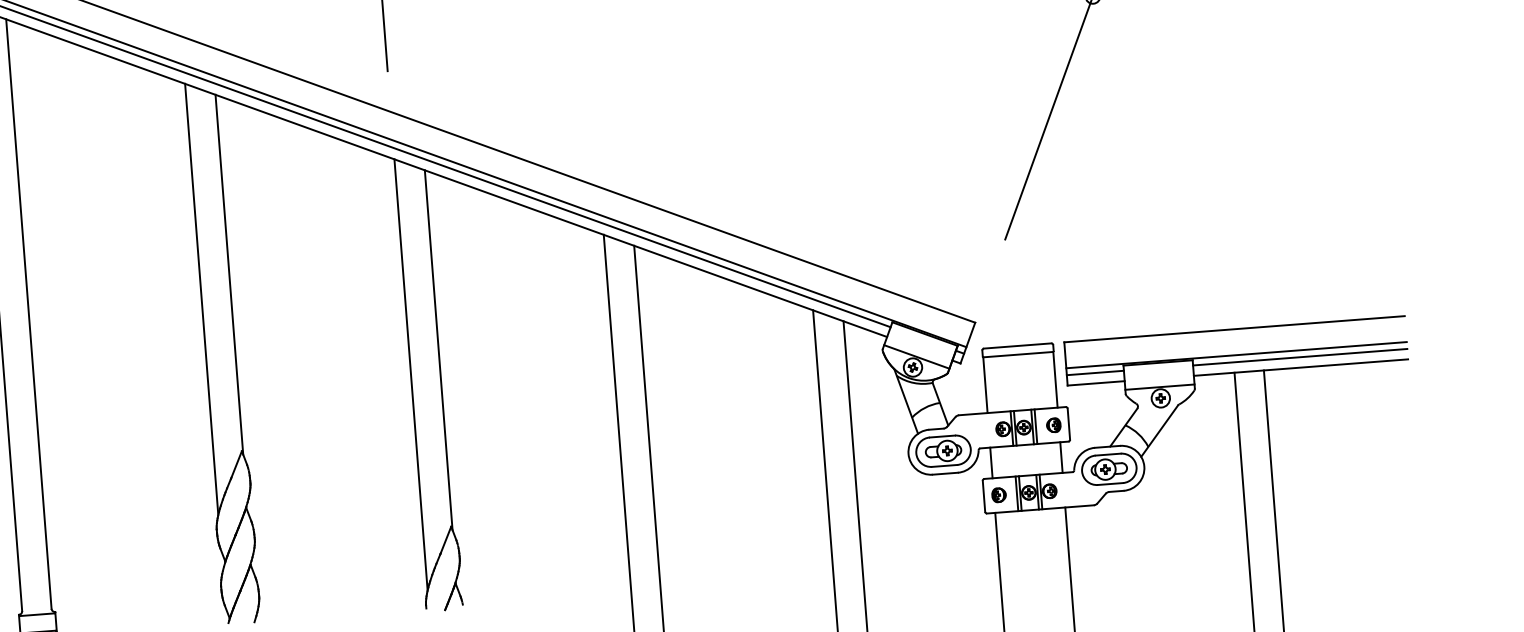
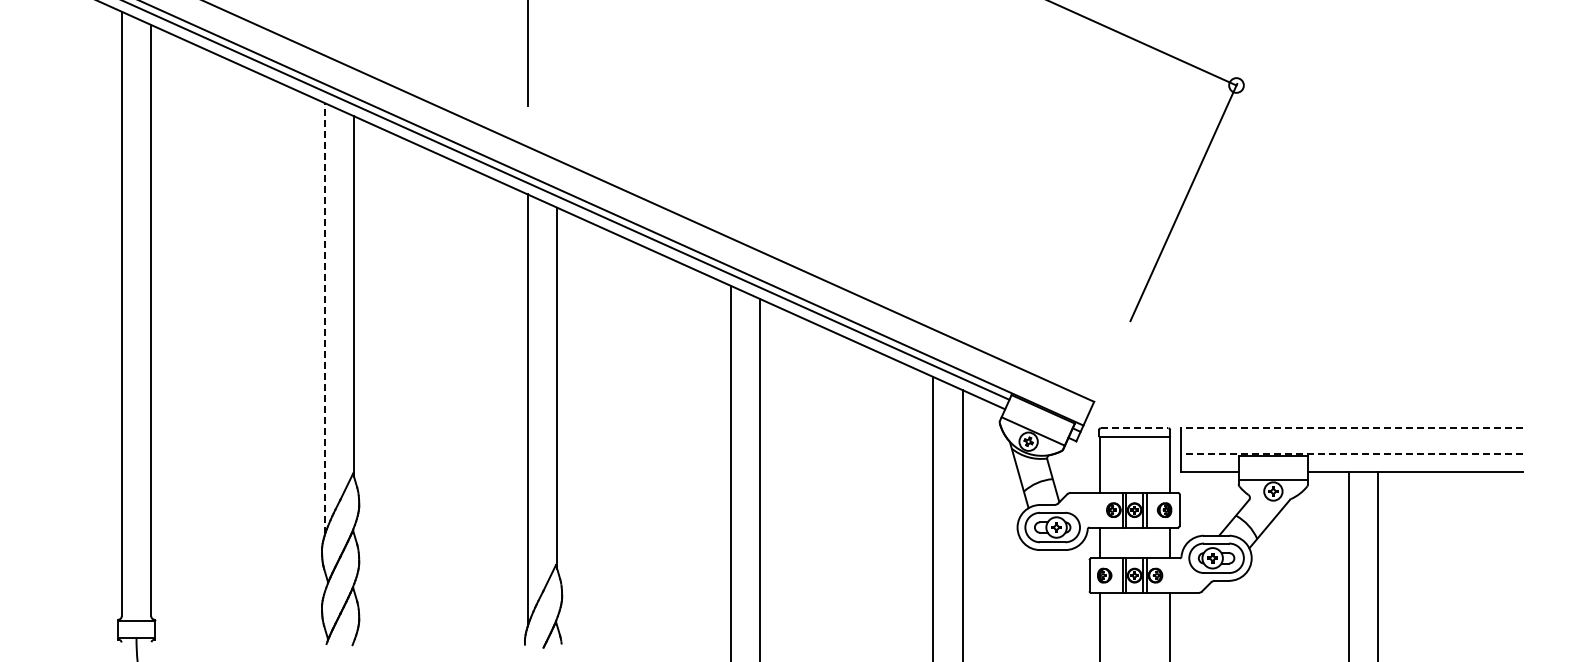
line: (201, 298) -> (324, 318), solid -> dashed
line: (1234, 329) -> (1352, 428), solid -> dashed
line: (1017, 346) -> (1134, 428), solid -> dashed
line: (1236, 355) -> (1352, 454), solid -> dashed
line: (1300, 357) -> (1415, 461), removed
line: (1094, 373) -> (1209, 461), removed

